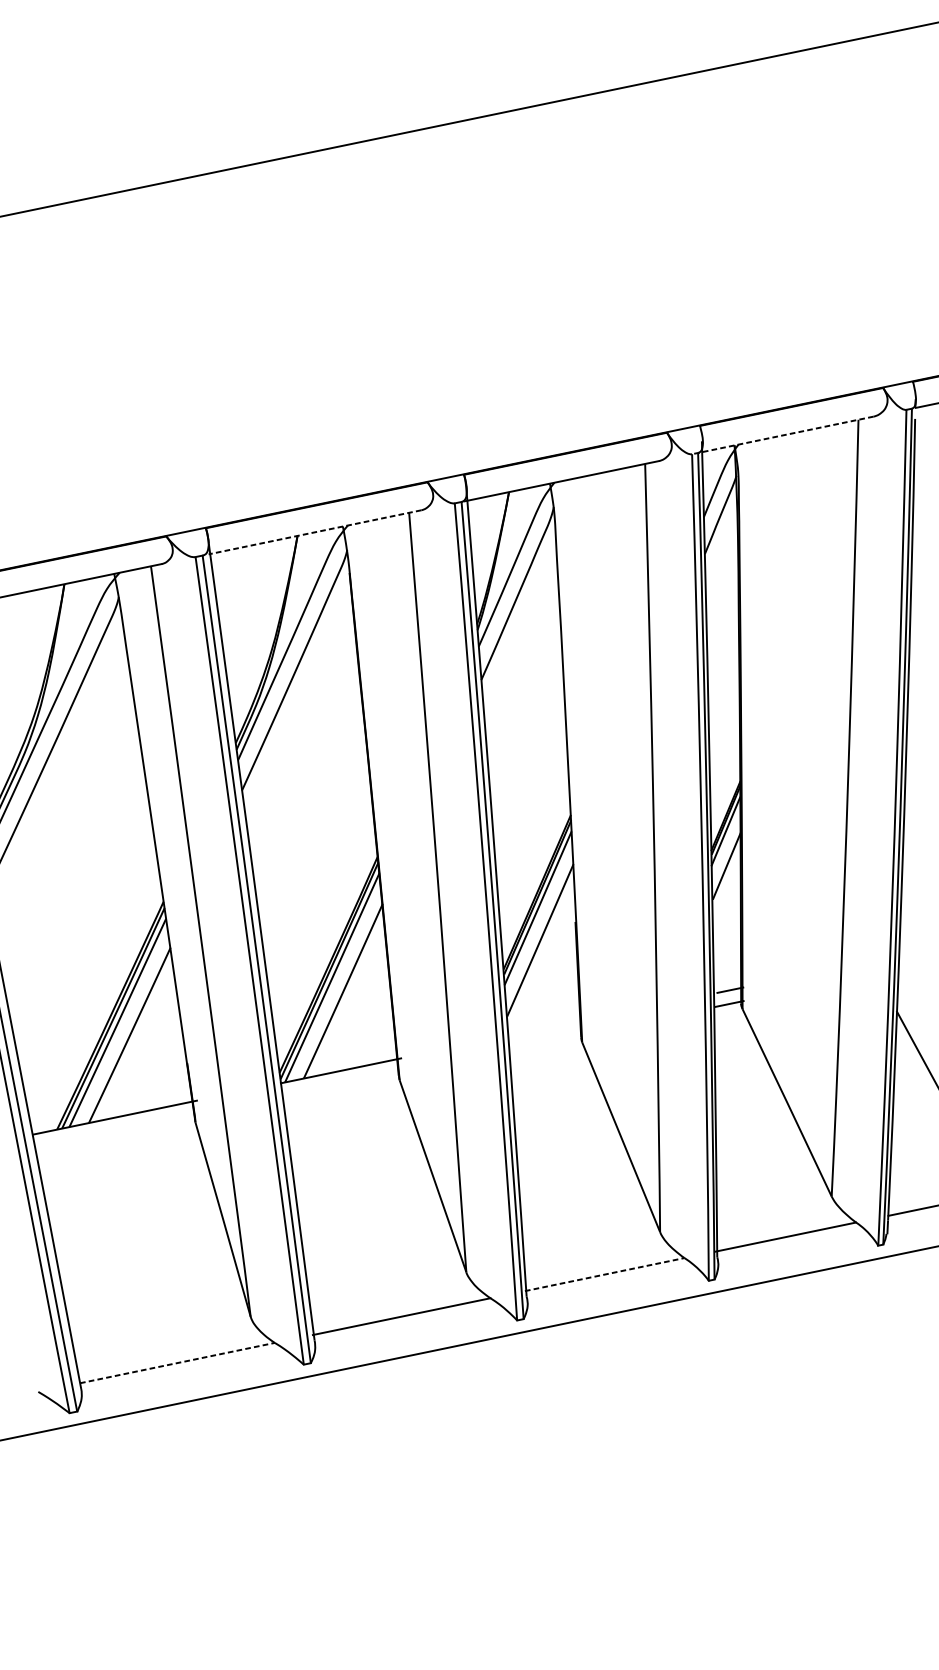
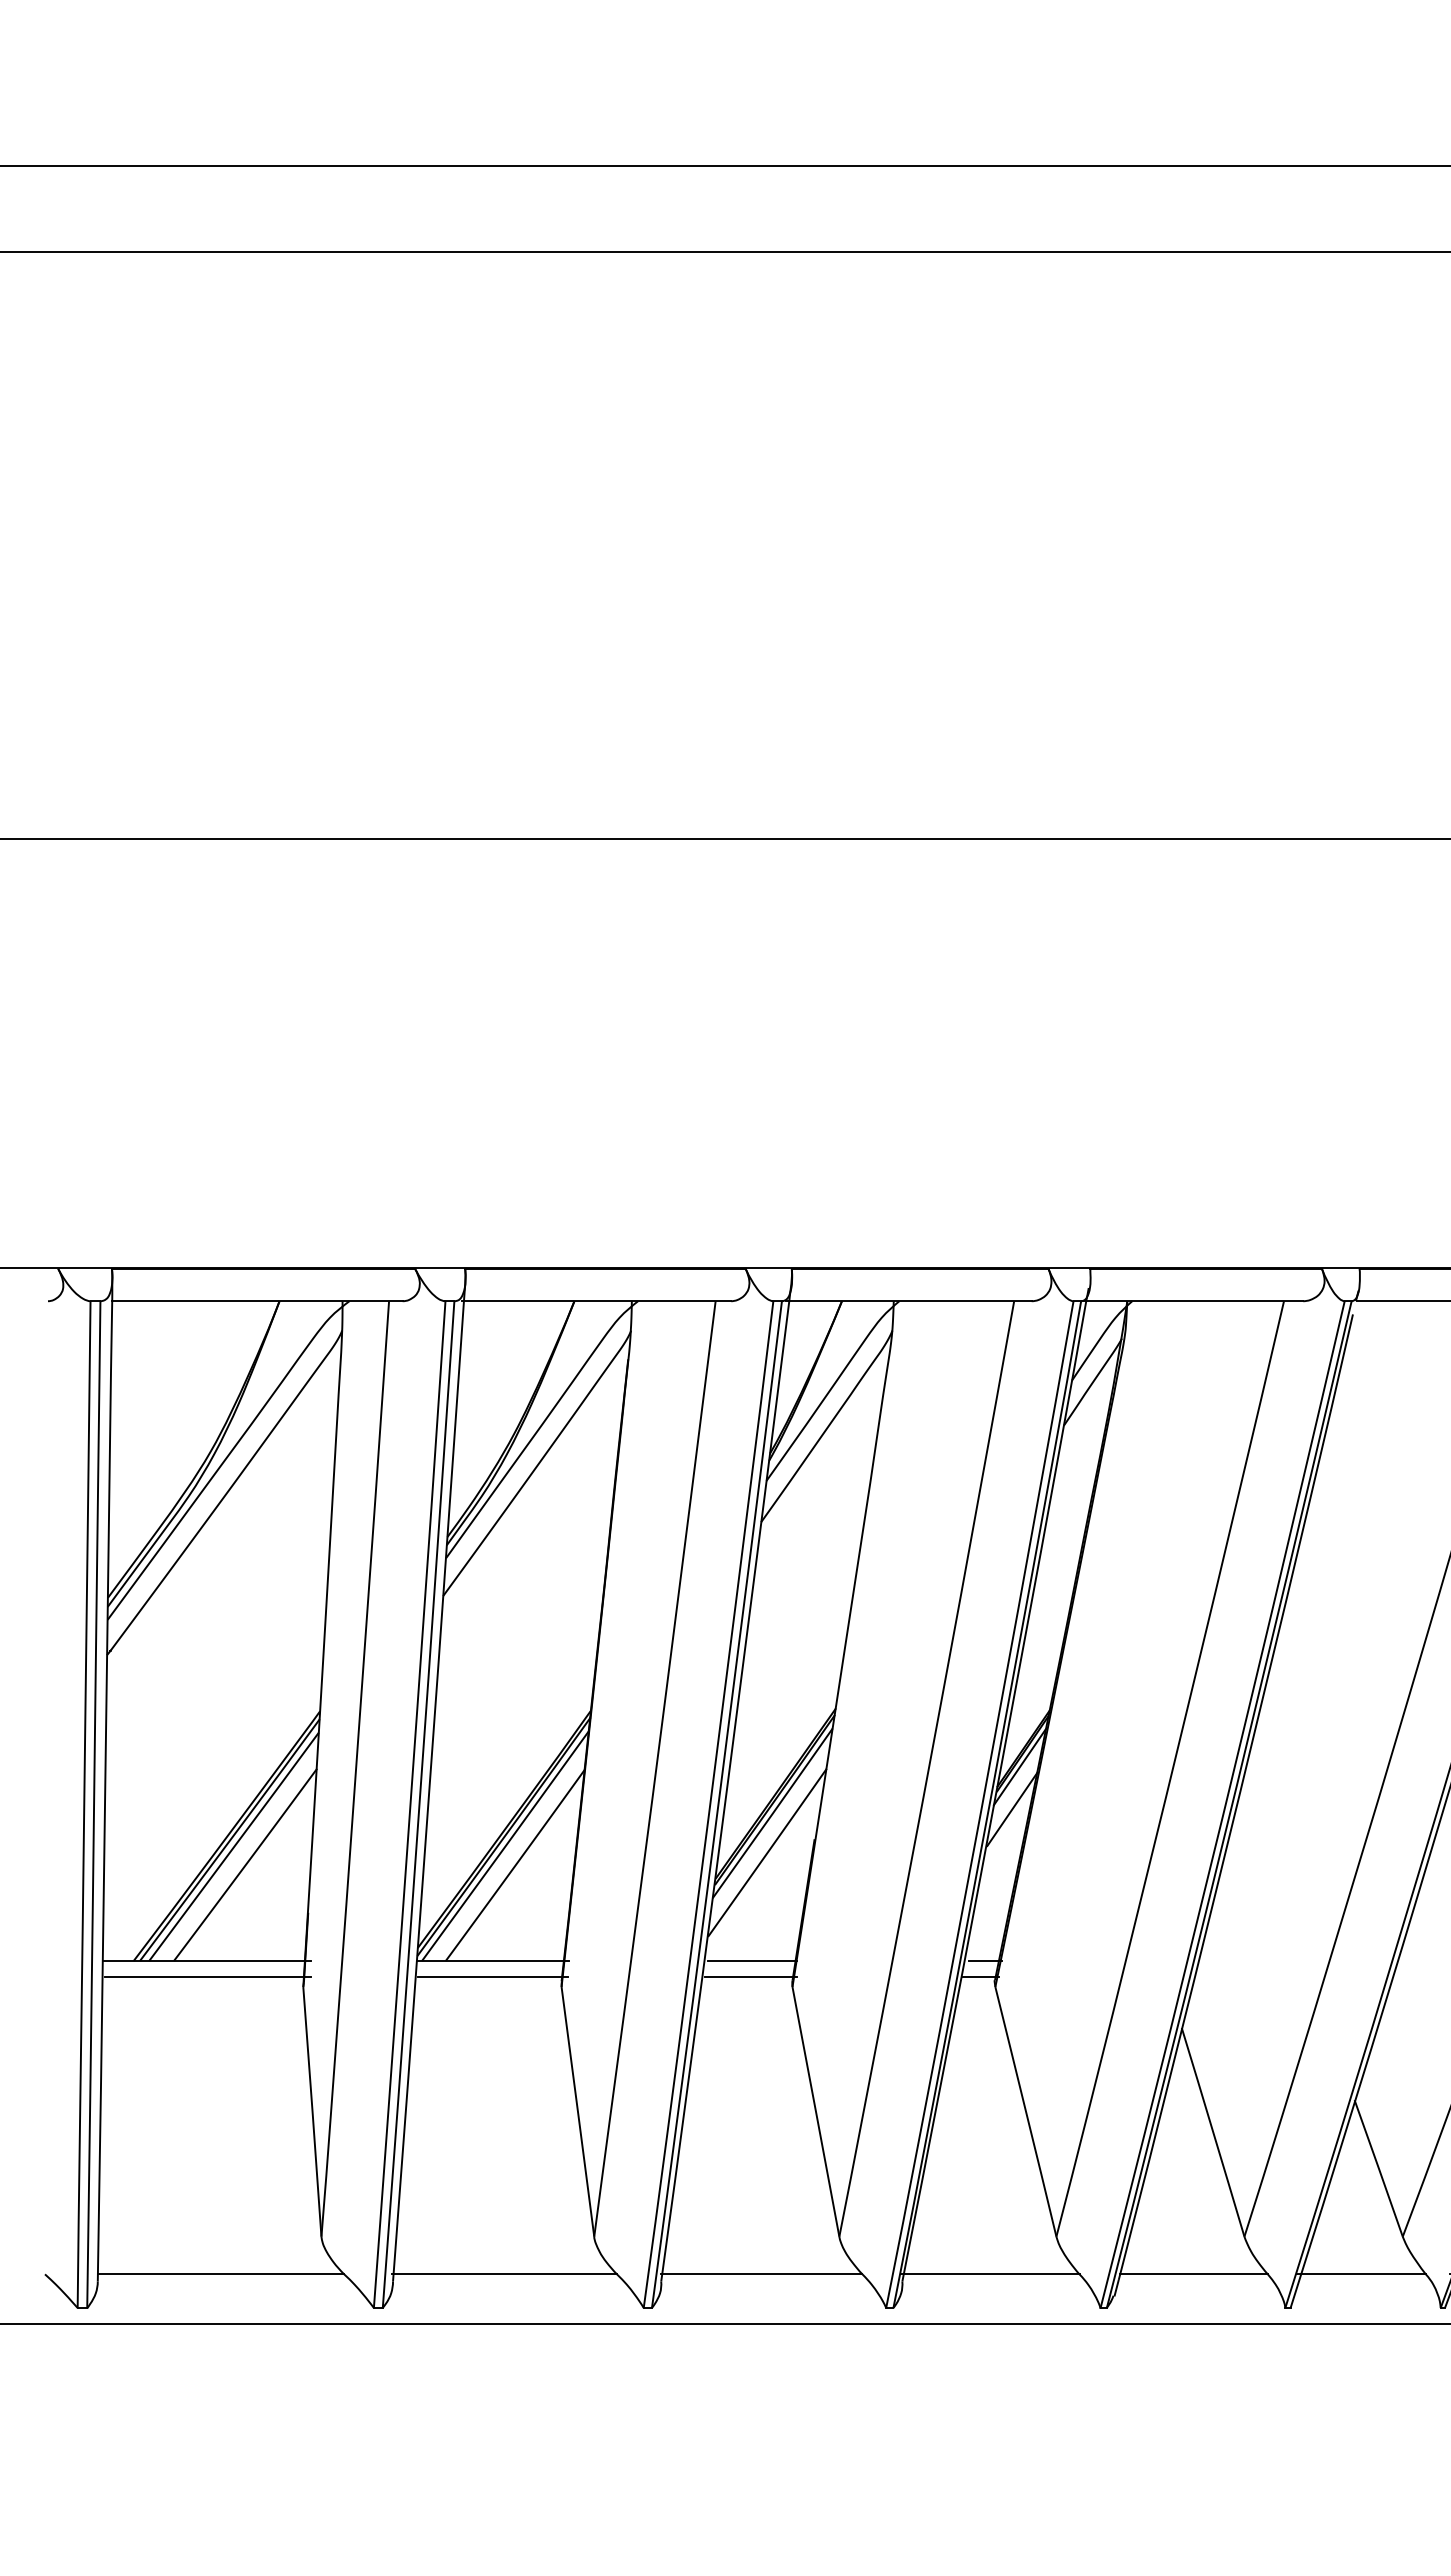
line: (783, 435) -> (1188, 1301), dashed -> solid
line: (315, 532) -> (596, 1301), dashed -> solid
line: (546, 1027) -> (752, 1960), added
line: (548, 1041) -> (751, 1977), added
line: (343, 1083) -> (492, 1977), added
line: (118, 1130) -> (207, 1977), added
line: (604, 1274) -> (761, 2274), dashed -> solid
line: (177, 1363) -> (221, 2274), dashed -> solid

